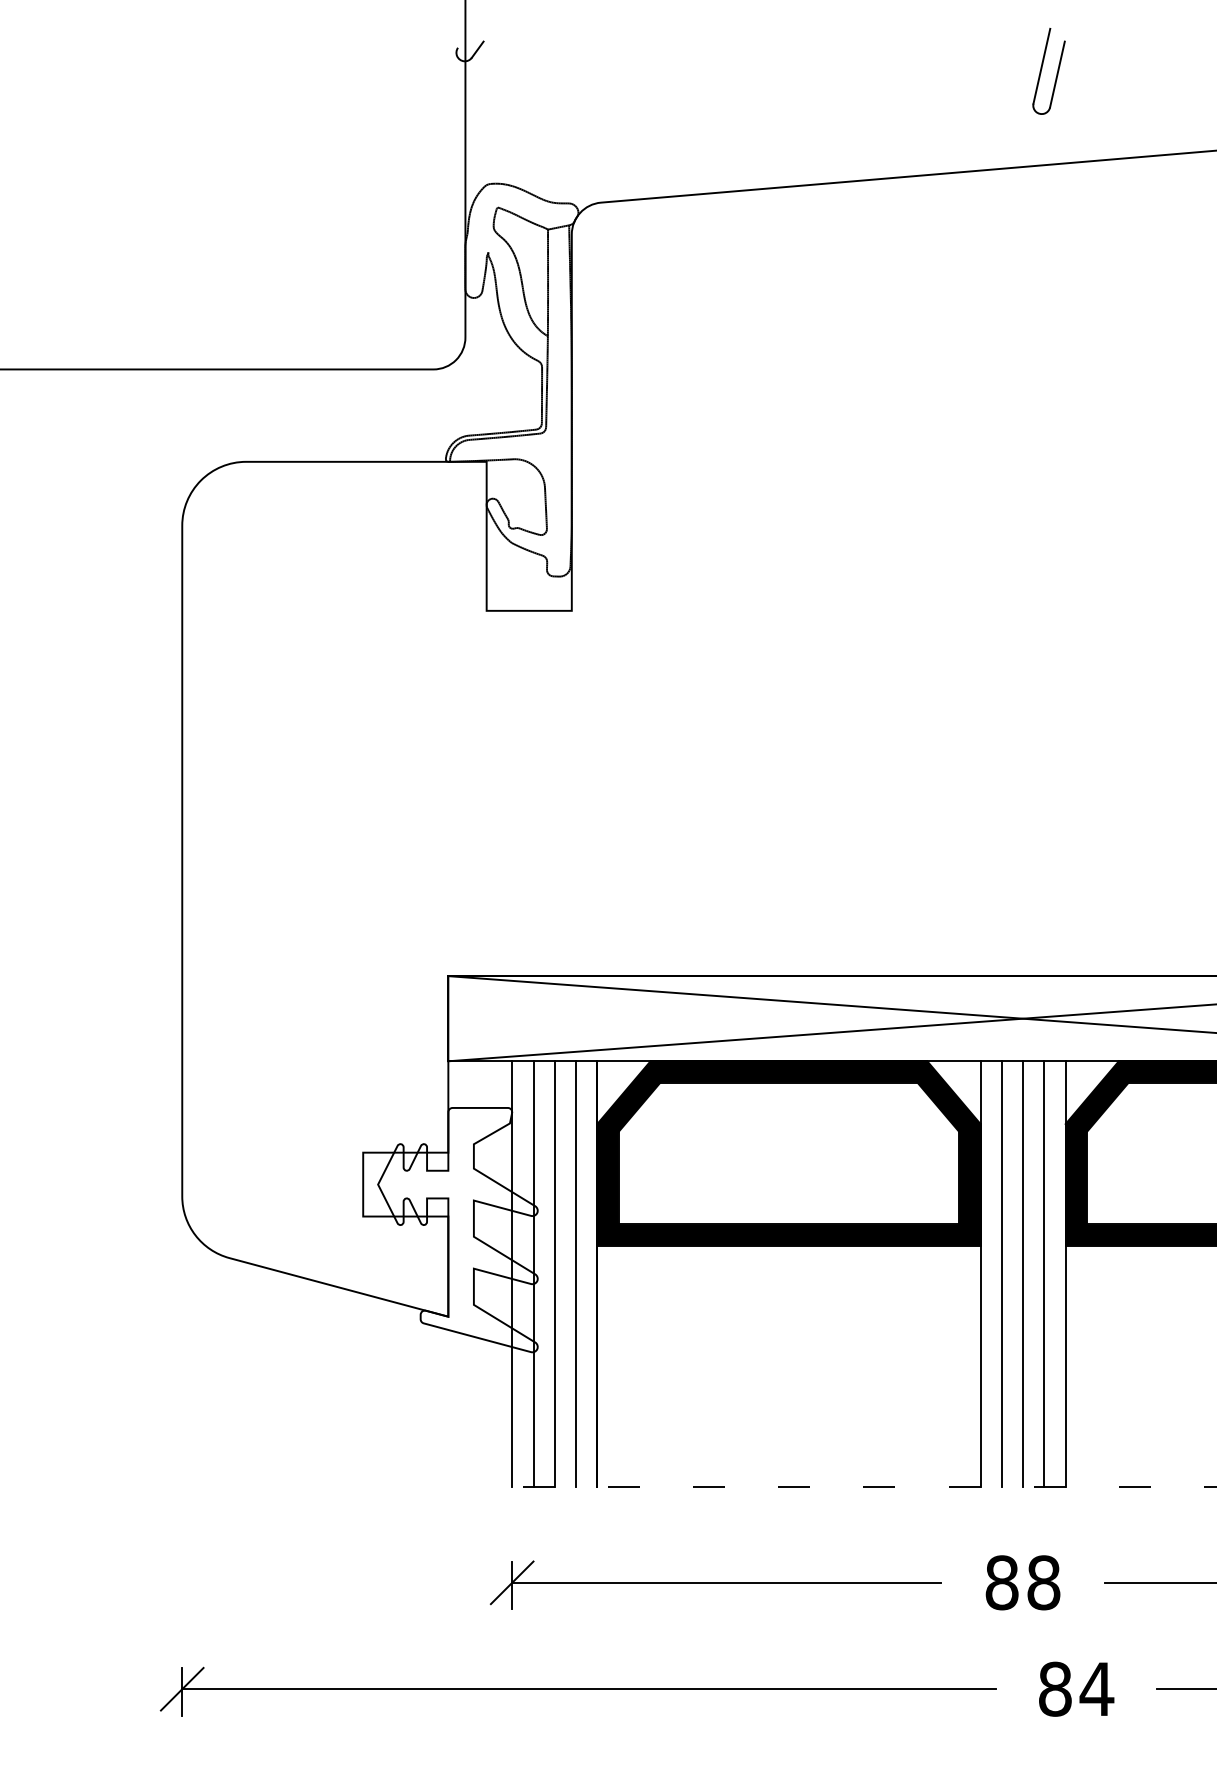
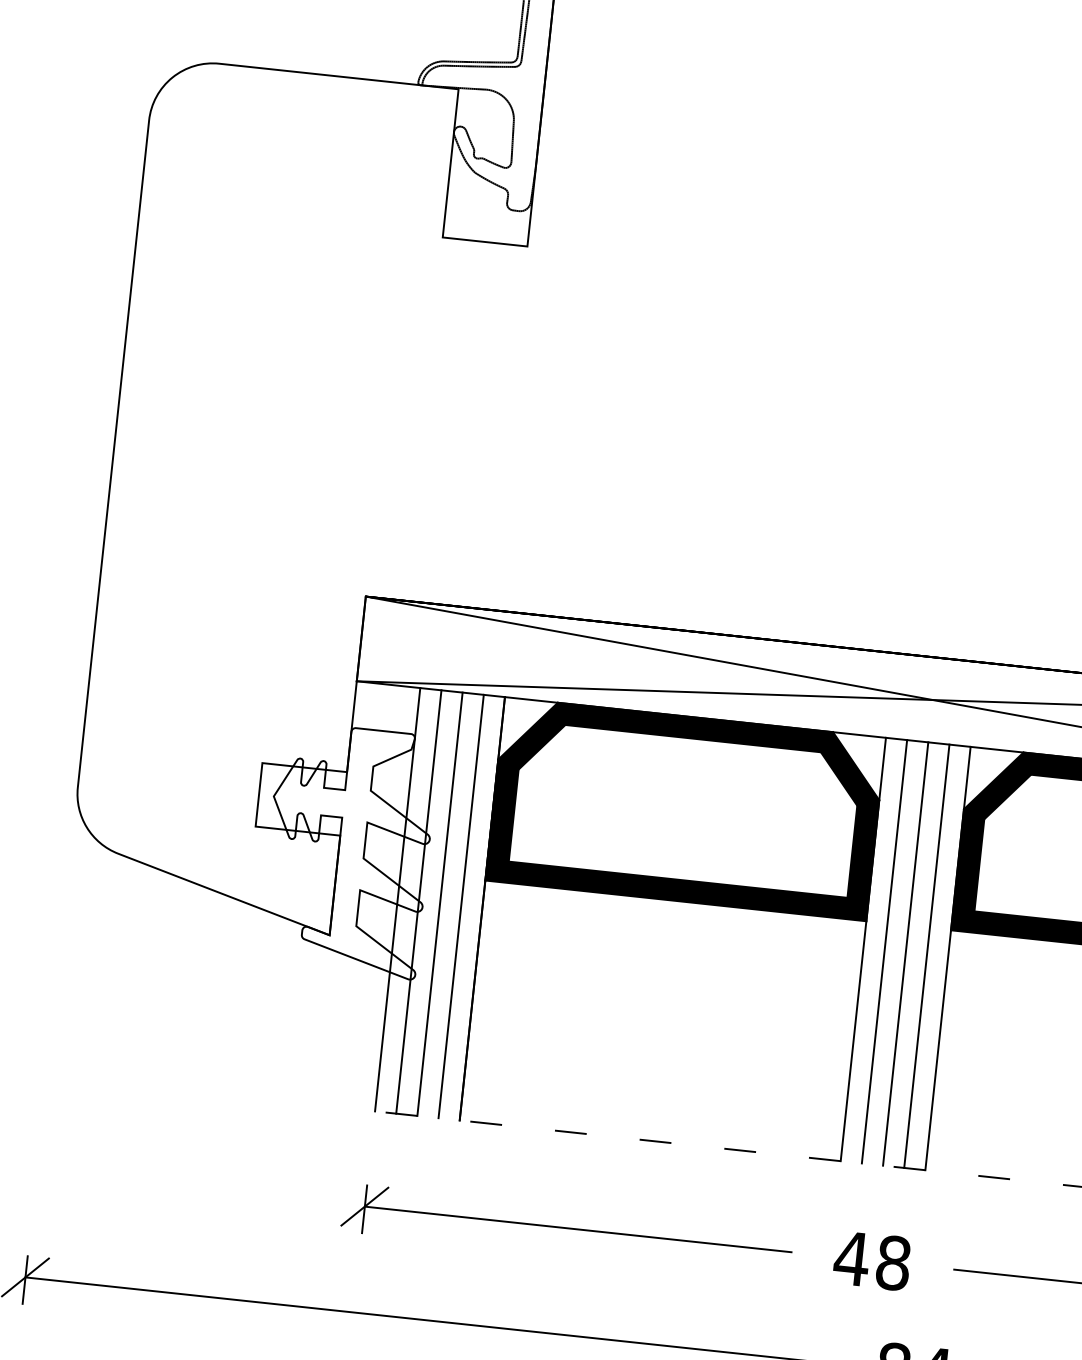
text: (1001, 1582) -> (851, 1258), 88 -> 48

